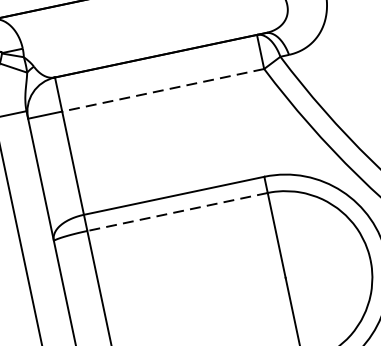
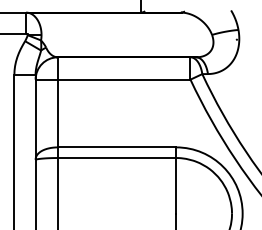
line: (162, 90) -> (123, 79), dashed -> solid
line: (176, 212) -> (116, 158), dashed -> solid

